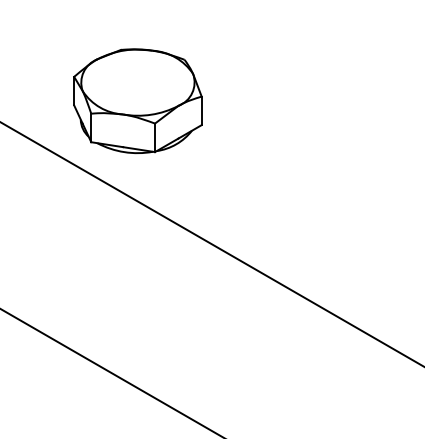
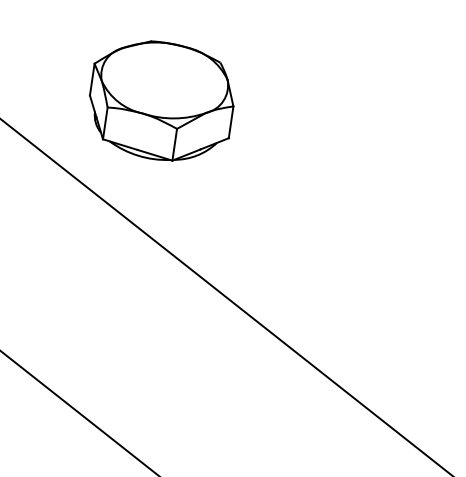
part: (137, 101) -> (161, 101), moved

